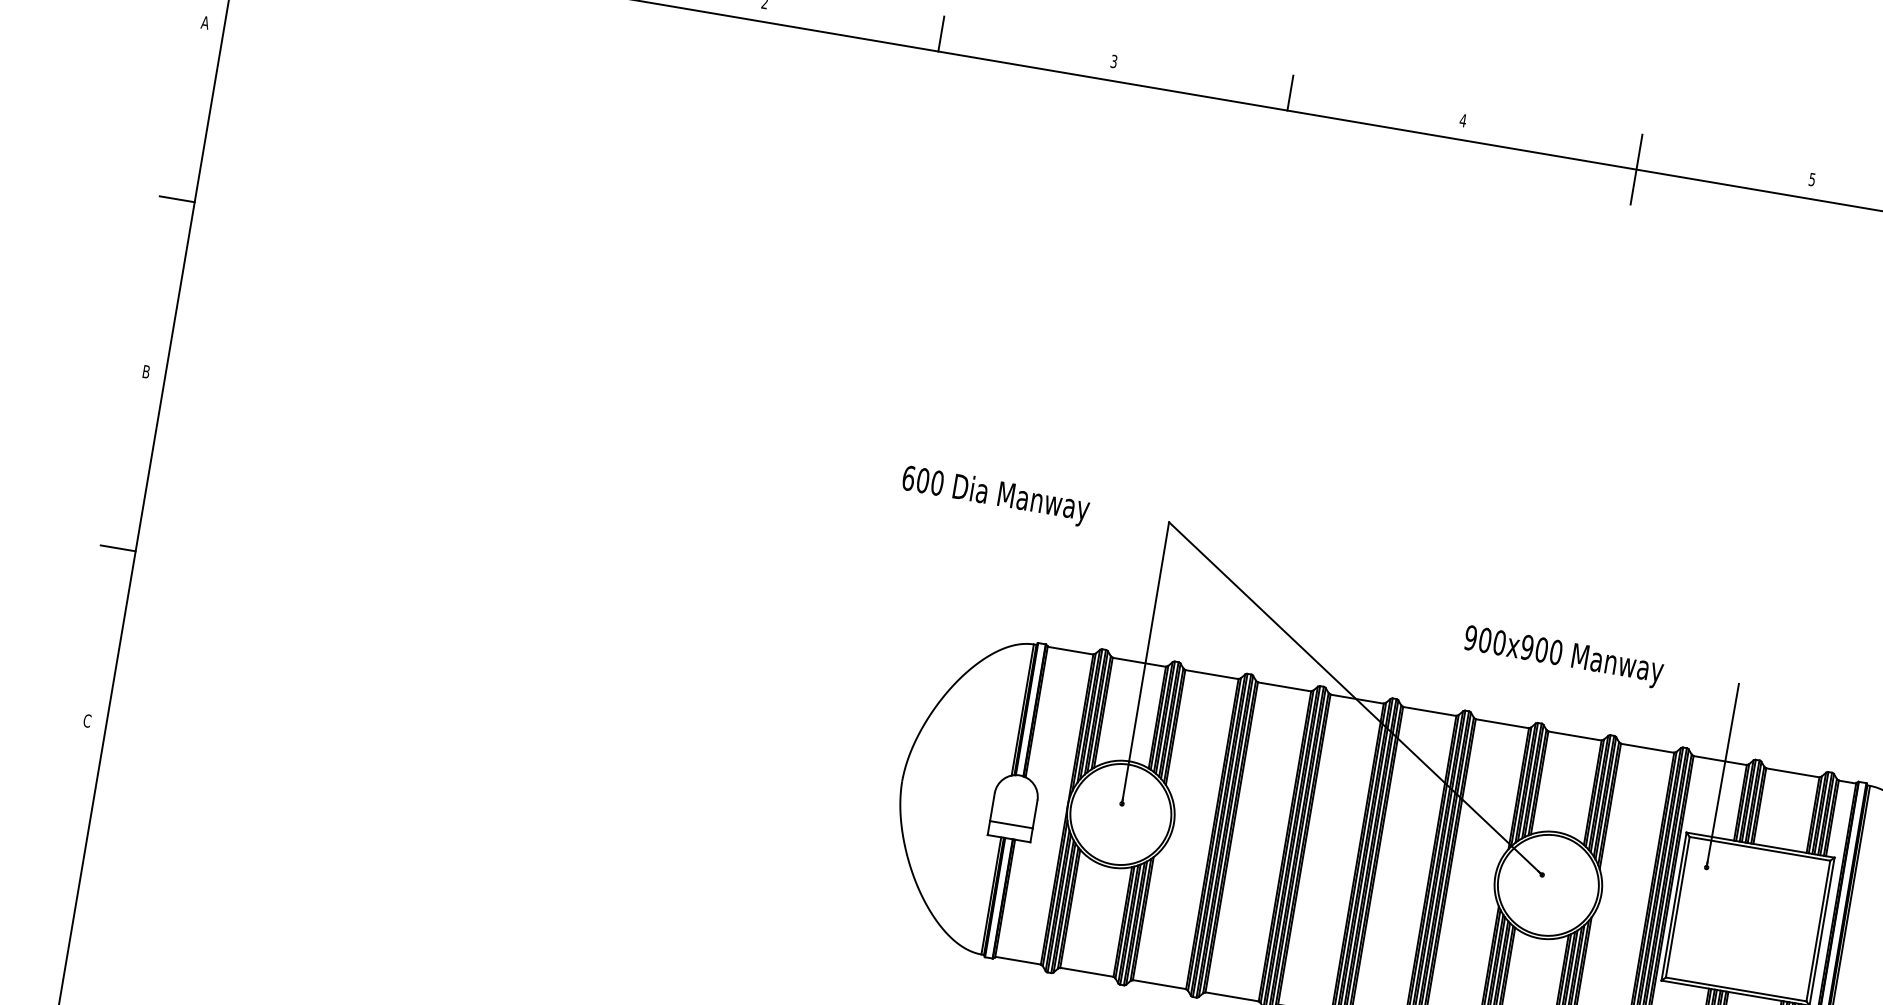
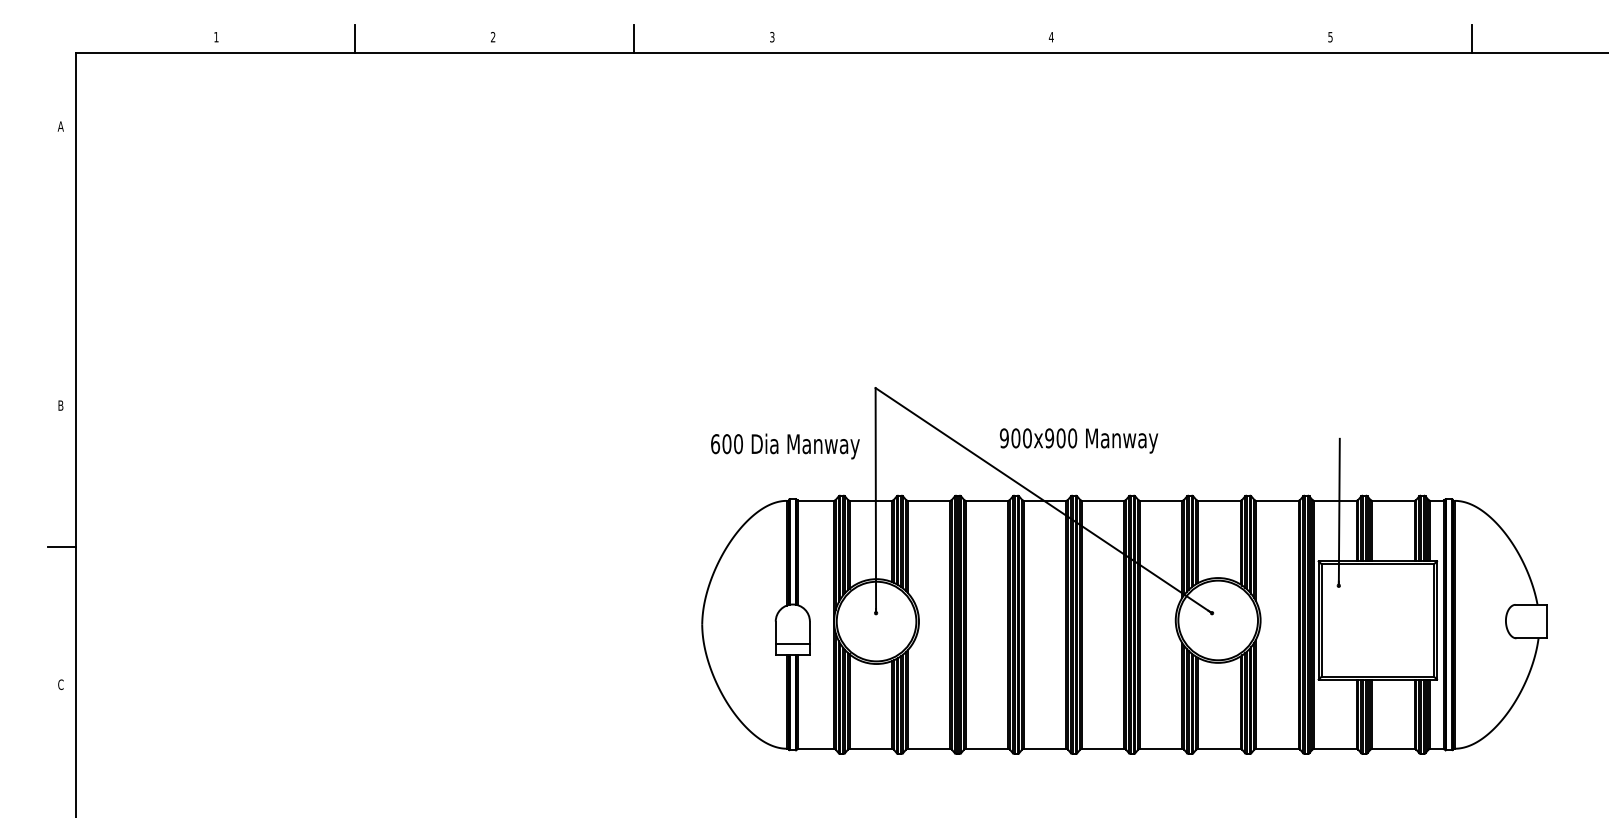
line: (1290, 93) -> (913, 38), removed
line: (1636, 169) -> (1192, 52), removed
line: (177, 199) -> (62, 267), removed
text: (995, 496) -> (785, 446), moved
text: (1564, 656) -> (1079, 440), moved

